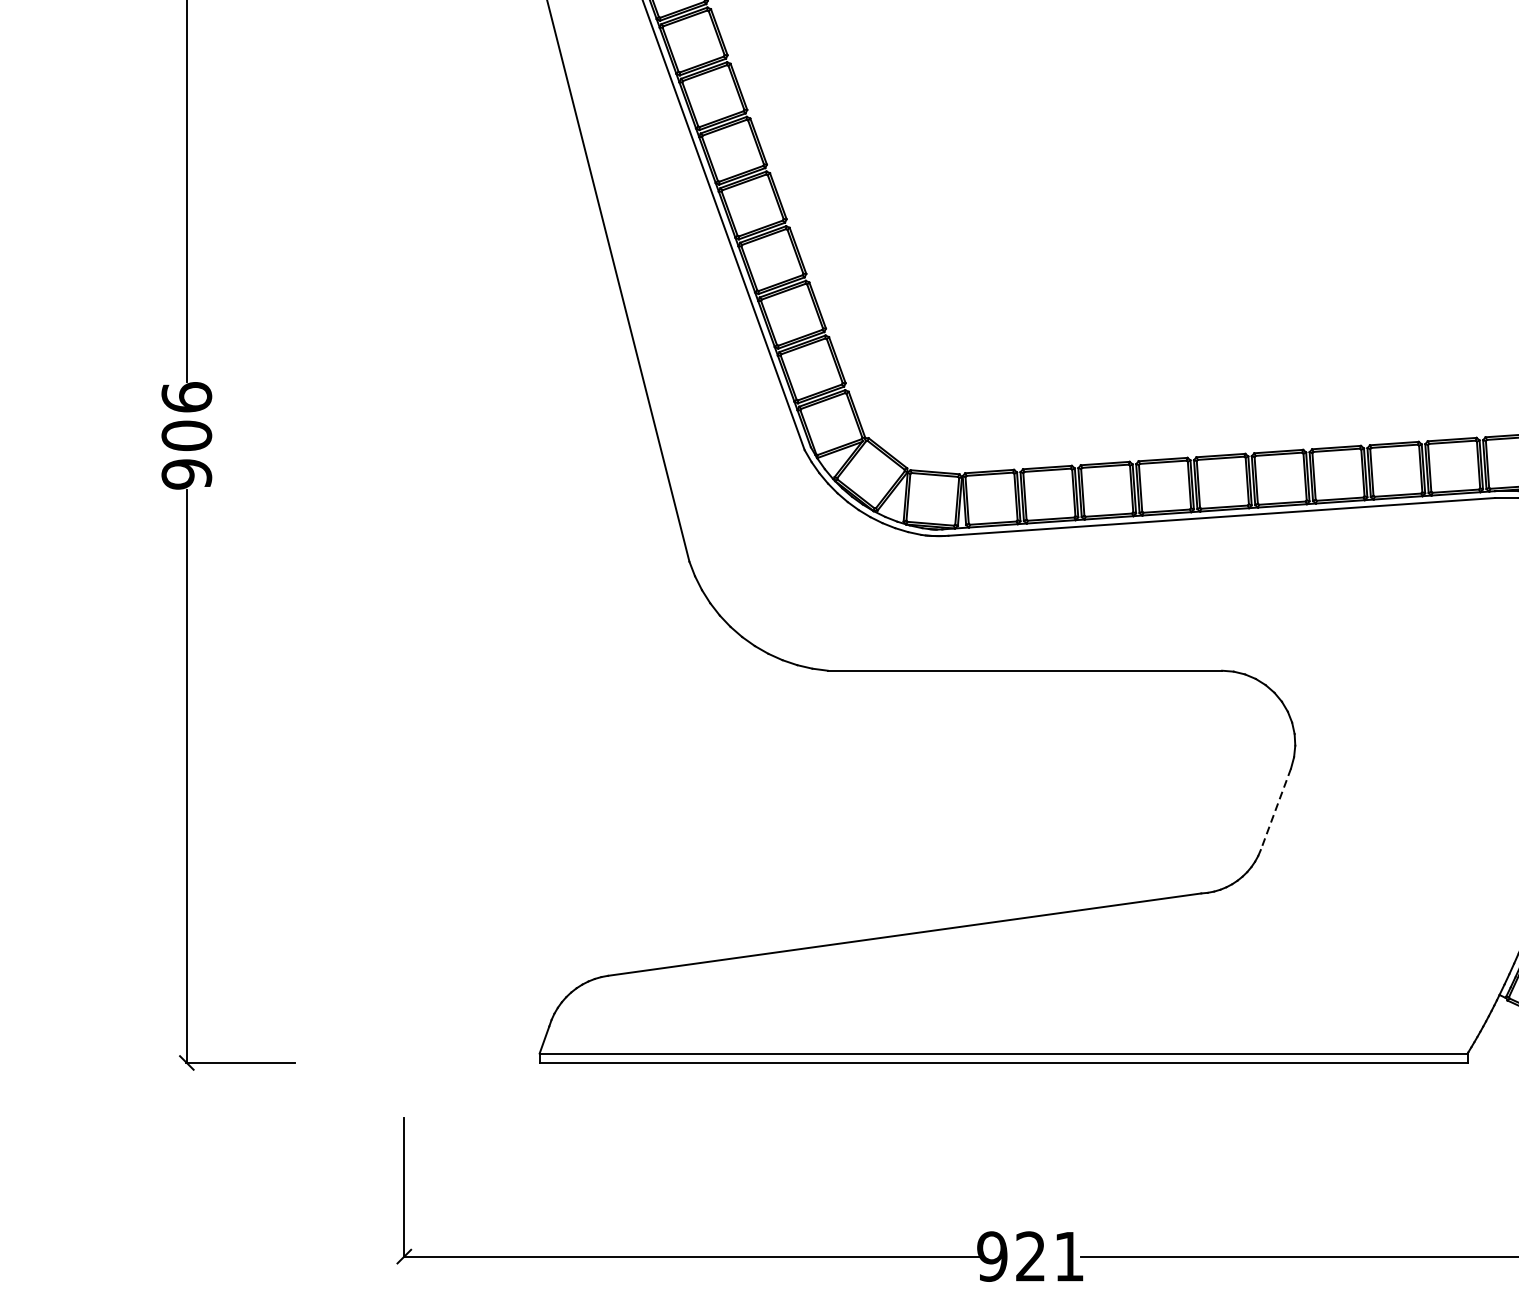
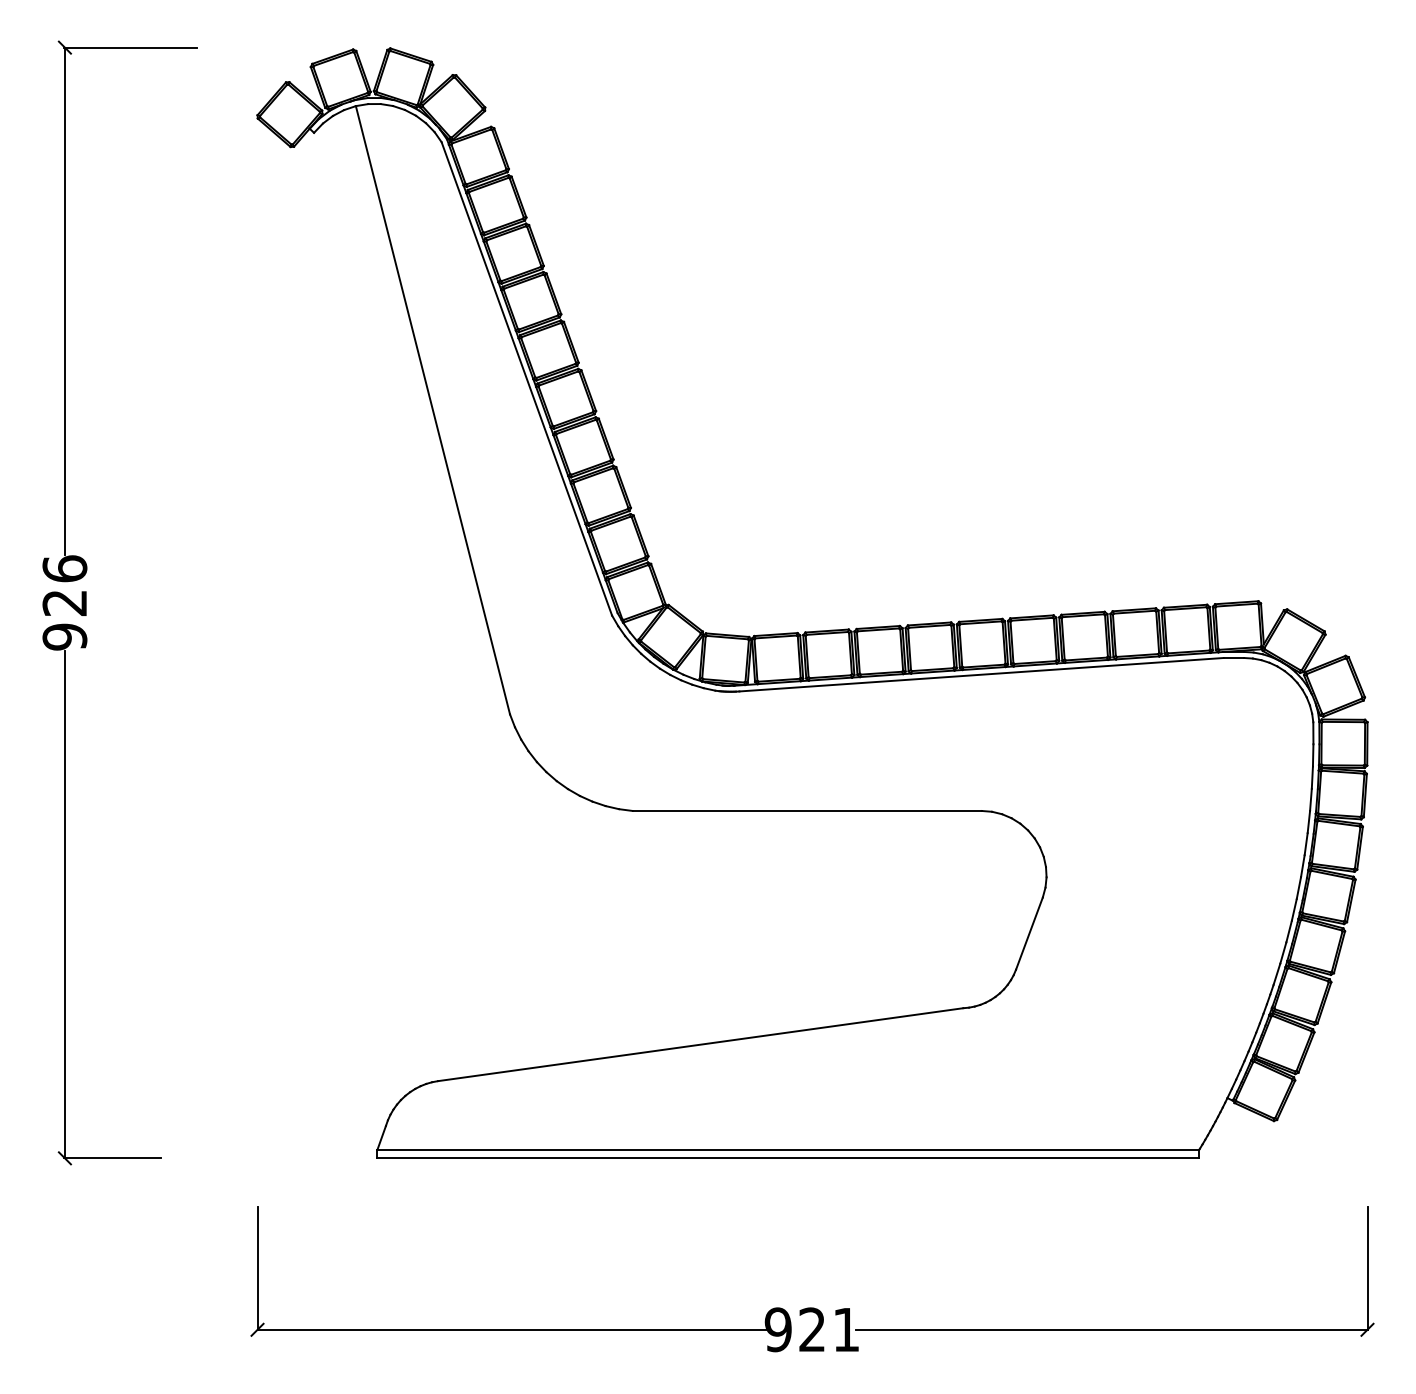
text: (186, 435) -> (64, 602), 906 -> 926
line: (1276, 809) -> (1029, 933), dashed -> solid

